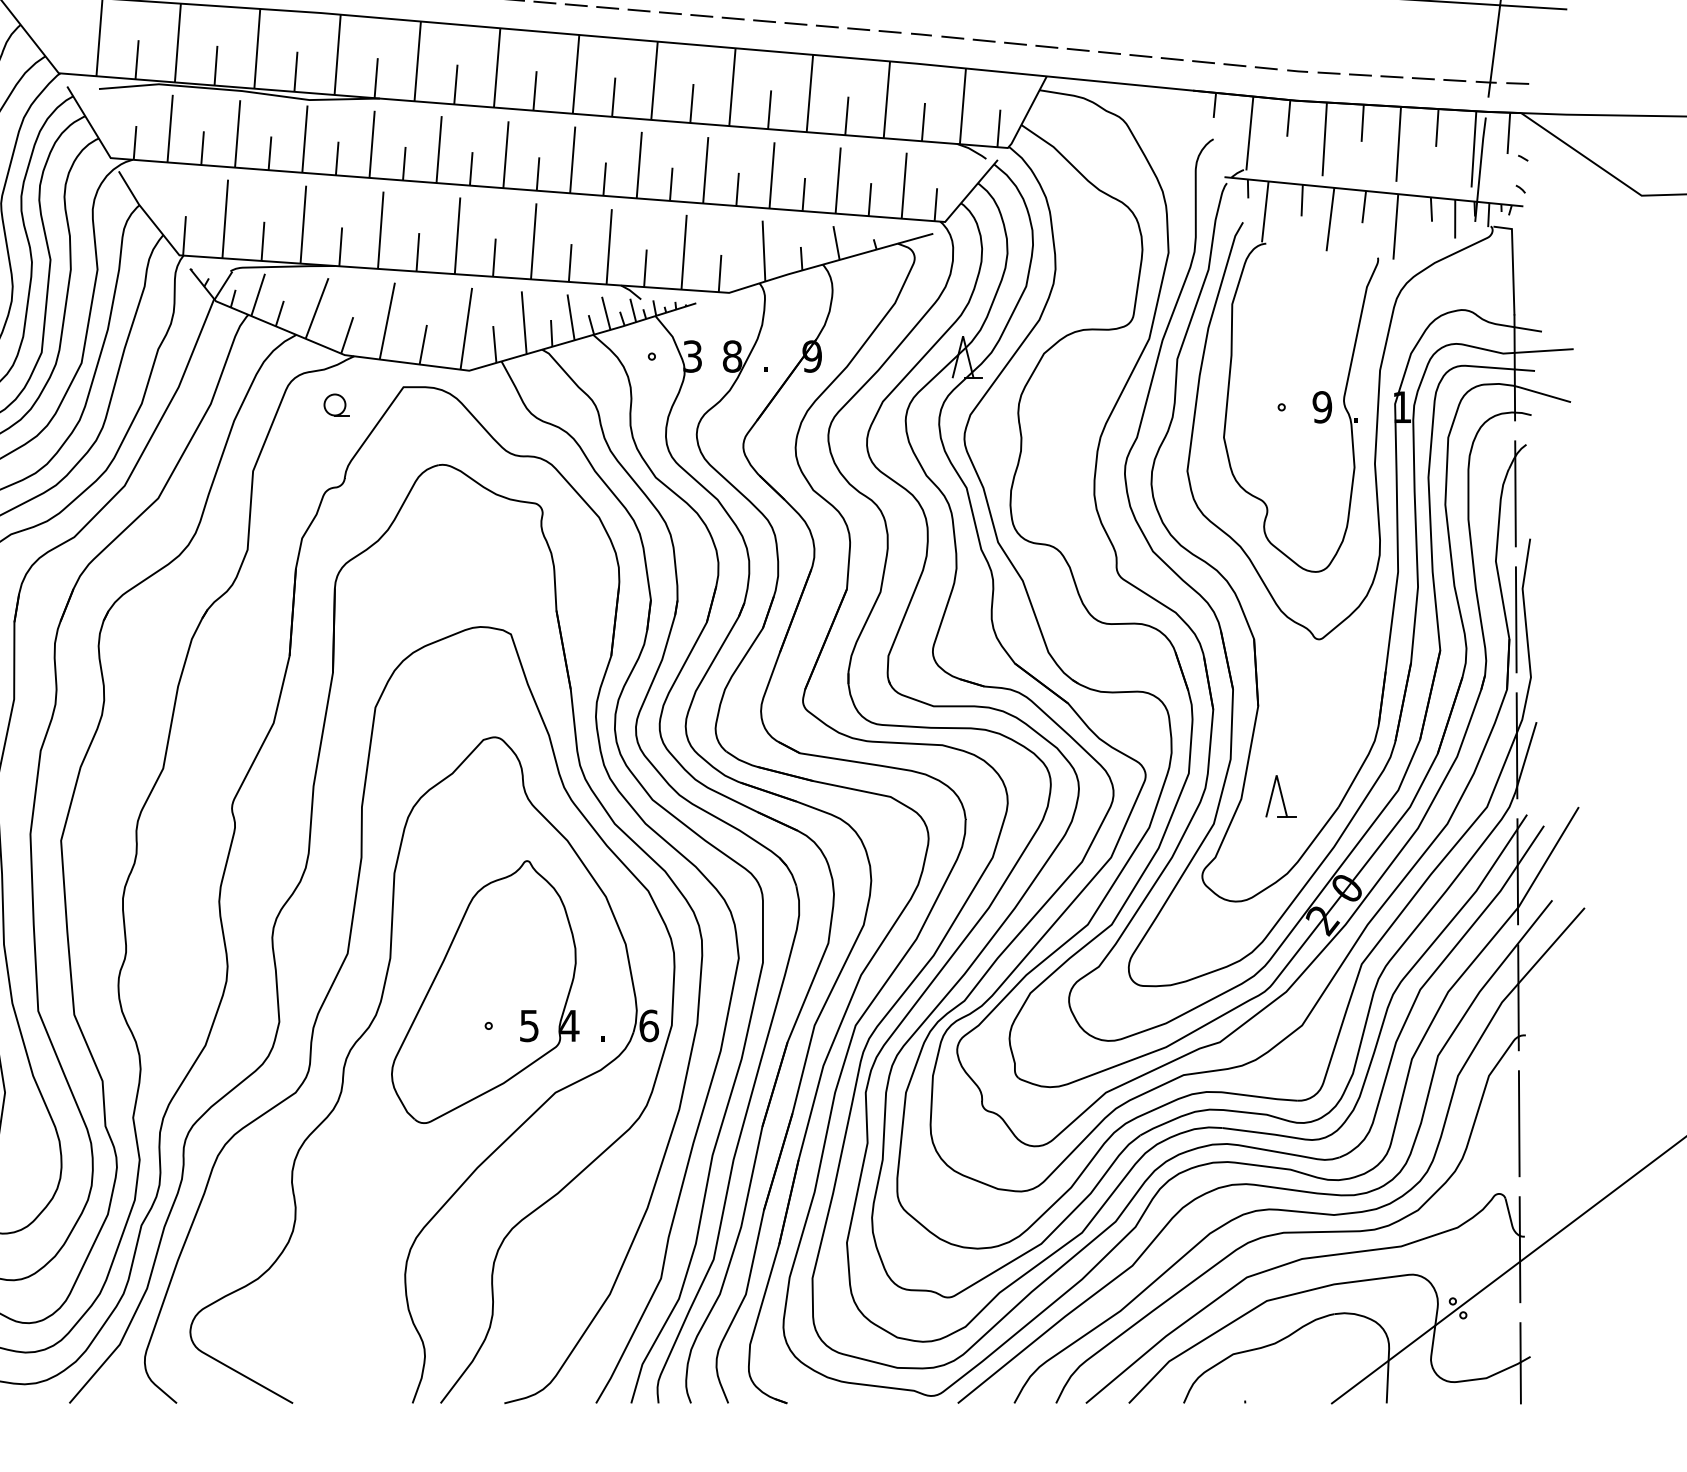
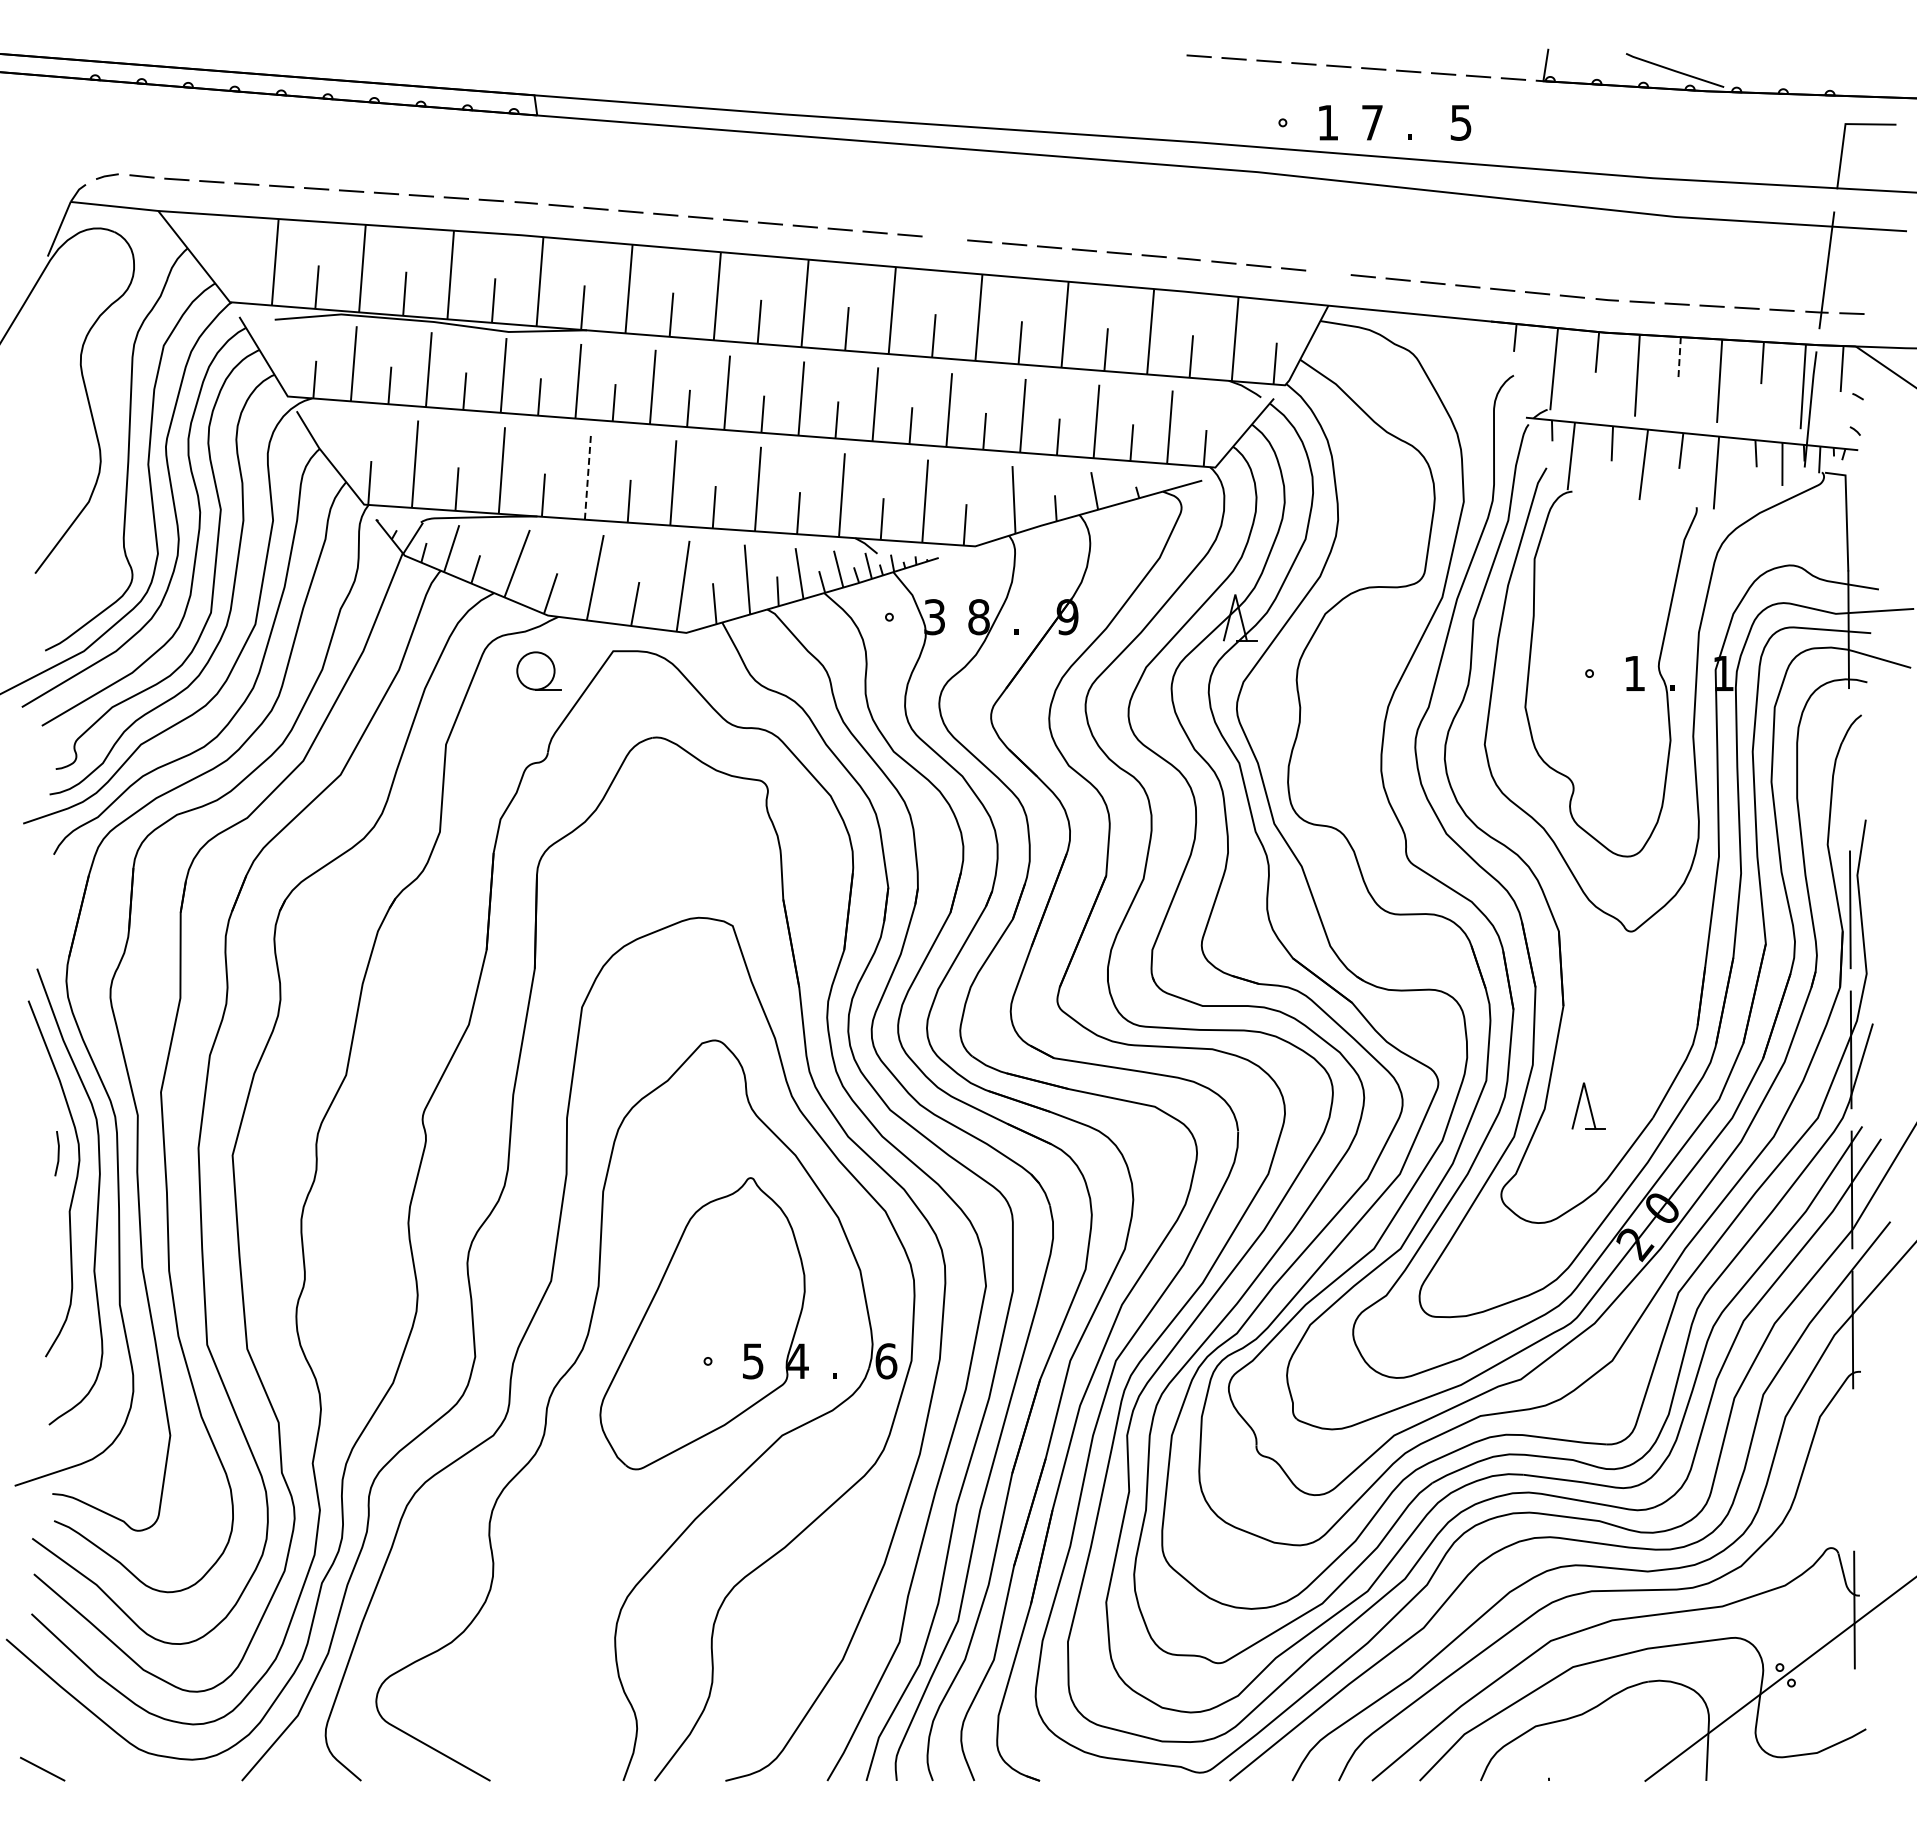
line: (701, 15) -> (944, 238), removed
line: (1046, 46) -> (1328, 272), removed
line: (1362, 122) -> (1679, 357), solid -> dashed
line: (381, 230) -> (588, 476), solid -> dashed
part: (336, 404) -> (538, 670), size x1.6
text: (1322, 407) -> (1634, 673), 9 -> 1
line: (1515, 493) -> (1849, 769), removed
line: (1519, 1123) -> (1853, 1469), removed
line: (1520, 1362) -> (1854, 1735), removed

